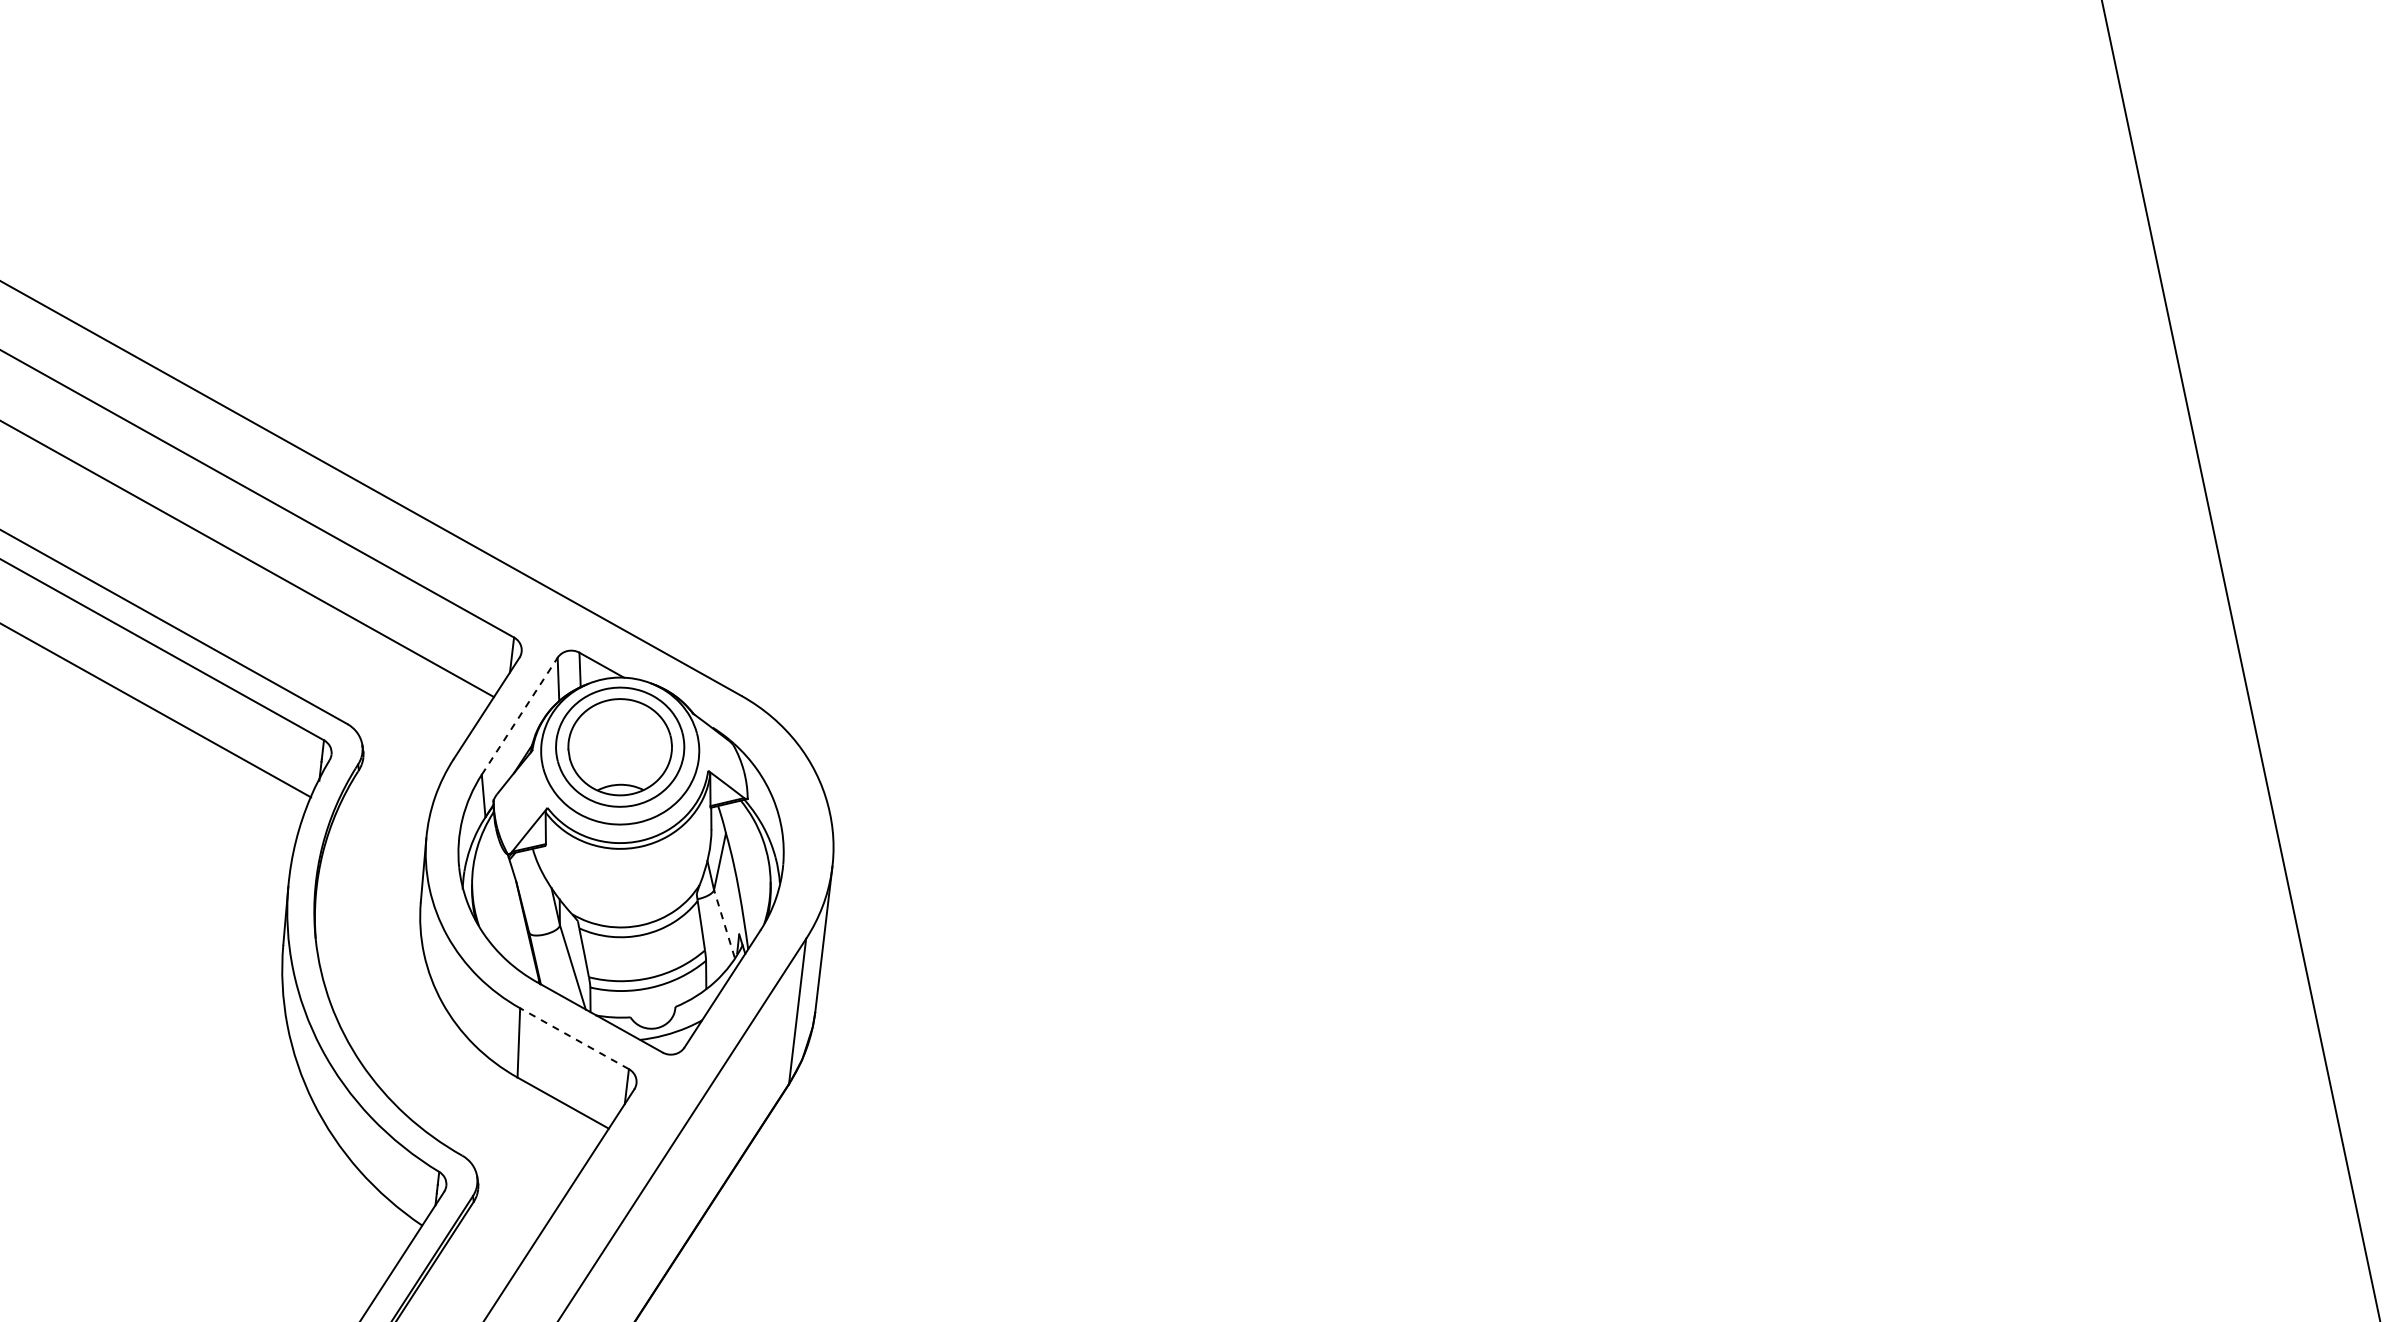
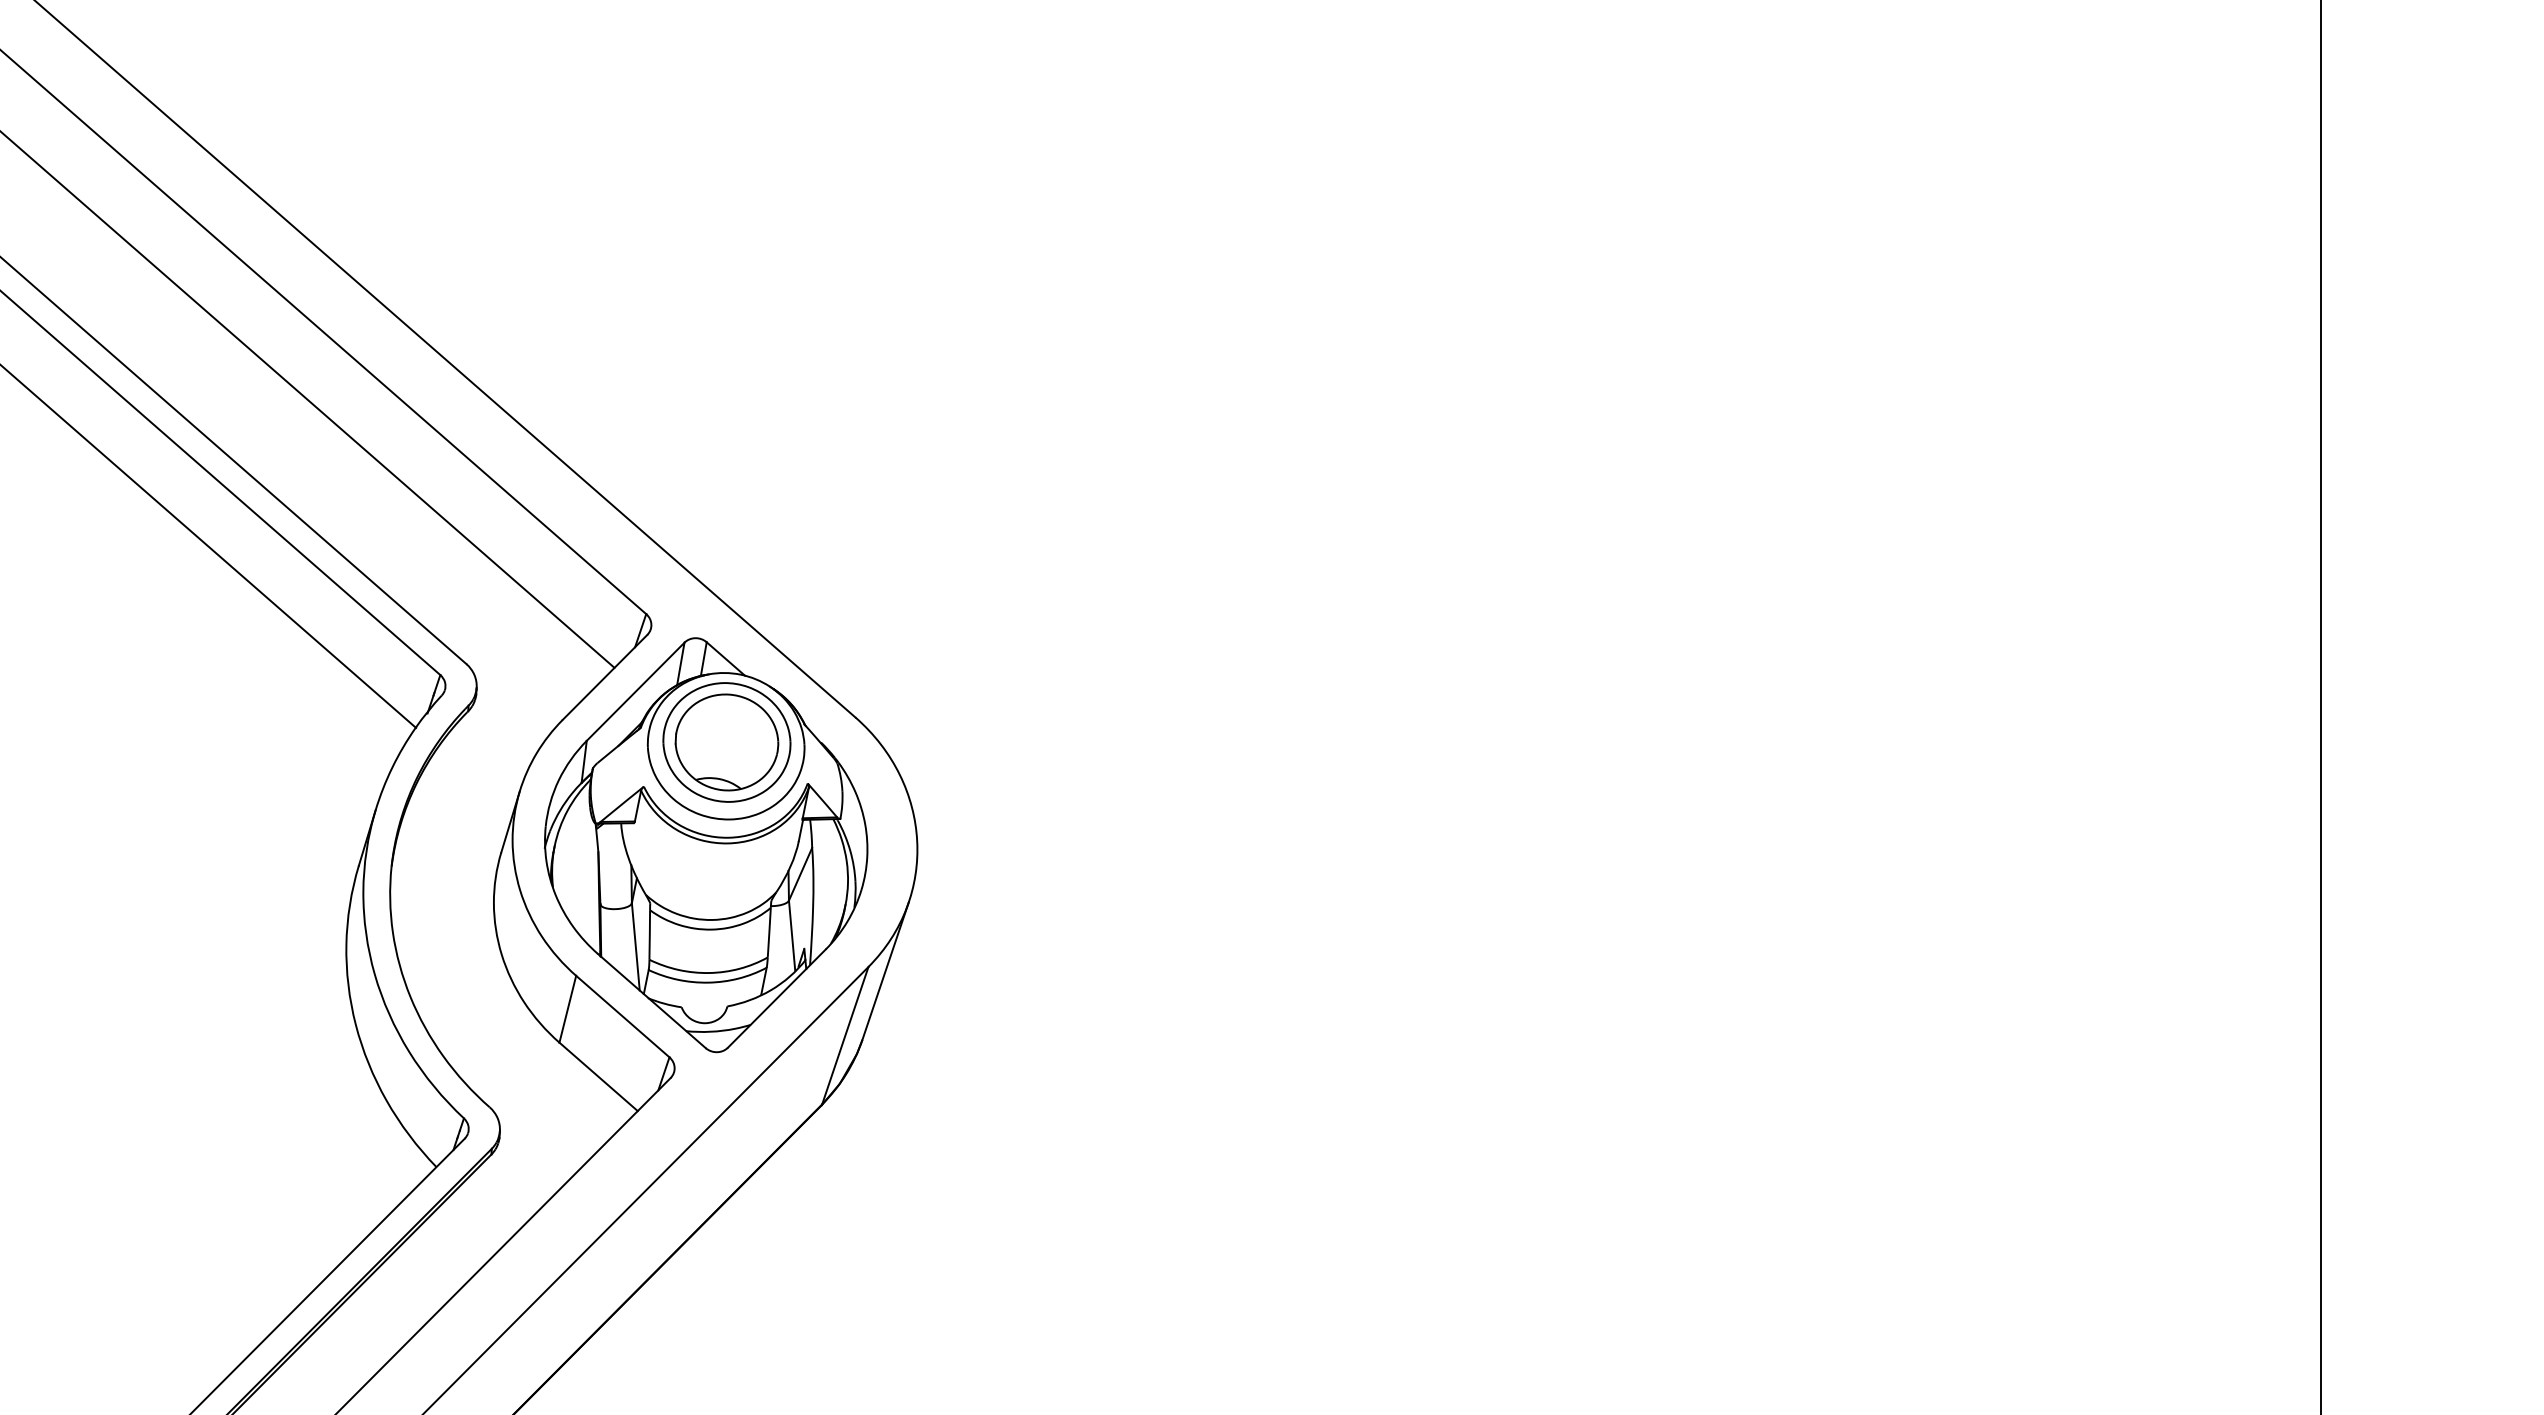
line: (520, 715) -> (636, 691), dashed -> solid
line: (724, 923) -> (792, 935), dashed -> solid
line: (574, 1038) -> (622, 1016), dashed -> solid

